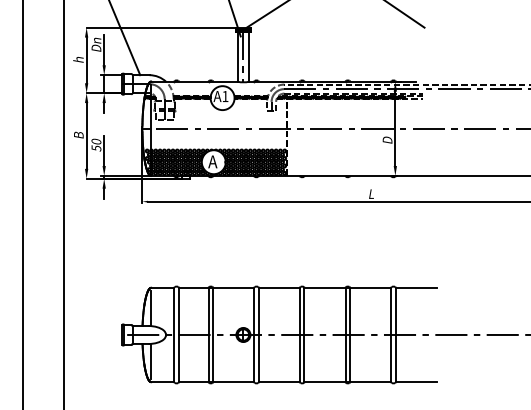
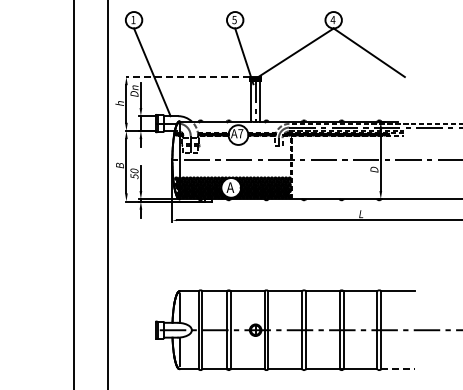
line: (161, 28) -> (188, 77), solid -> dashed
text: (225, 96) -> (240, 133), 1 -> 7
line: (416, 382) -> (398, 369), solid -> dashed

